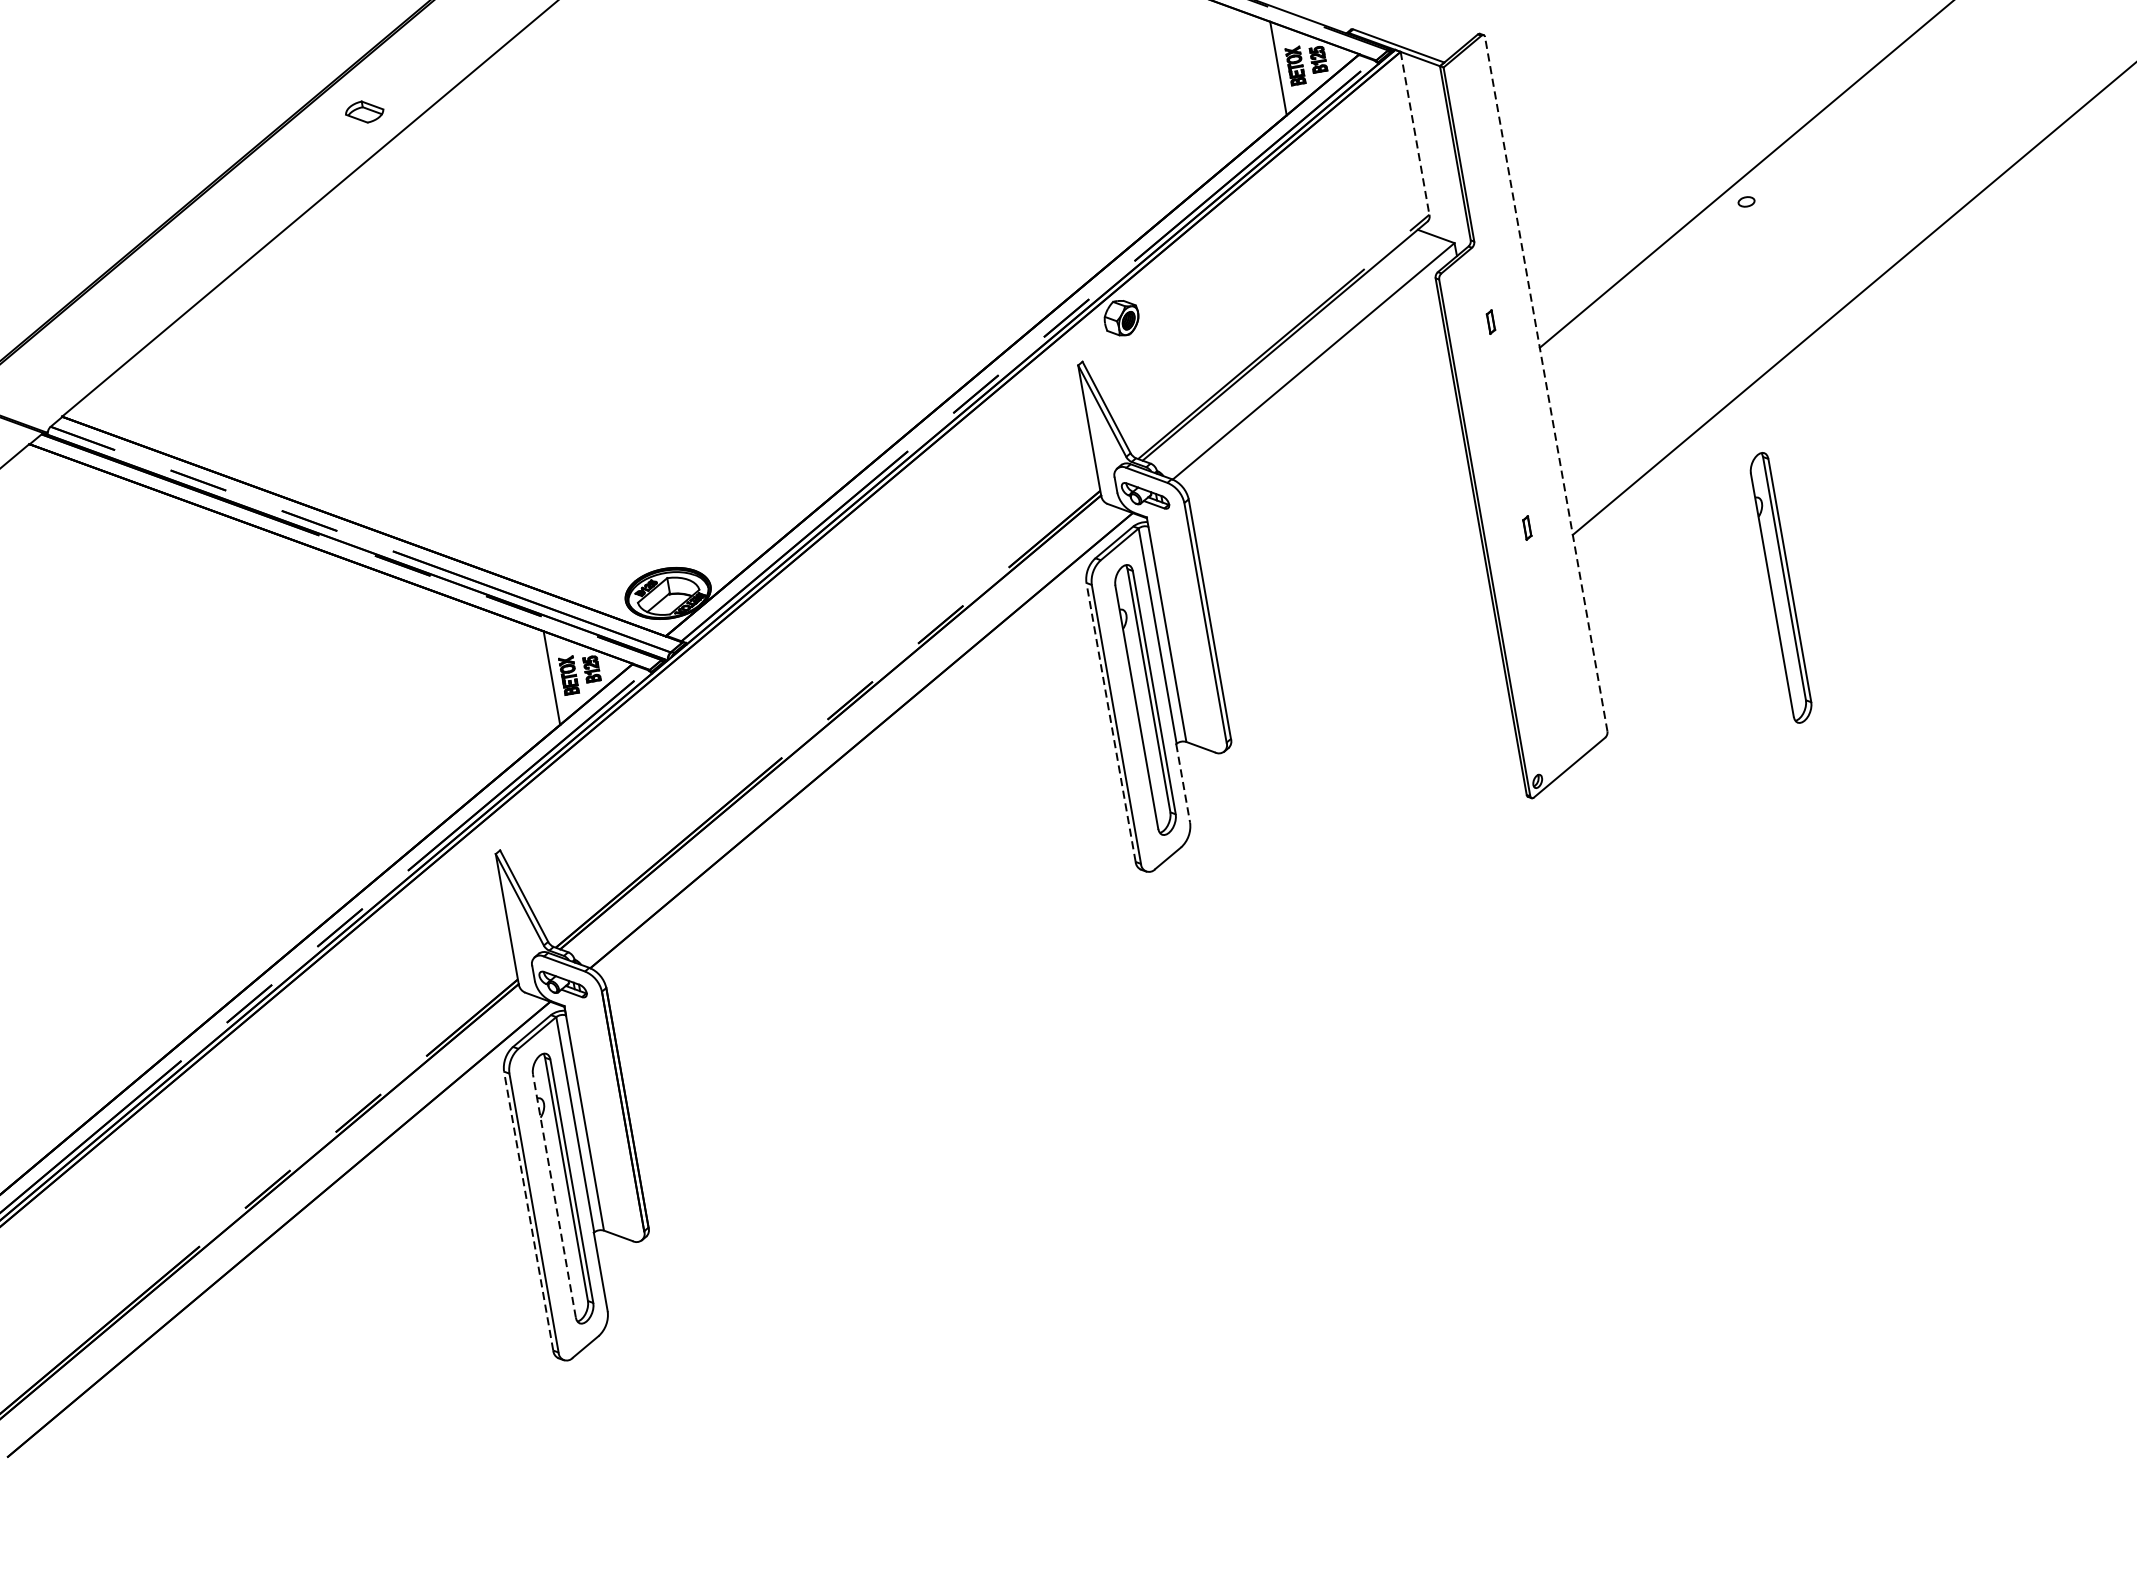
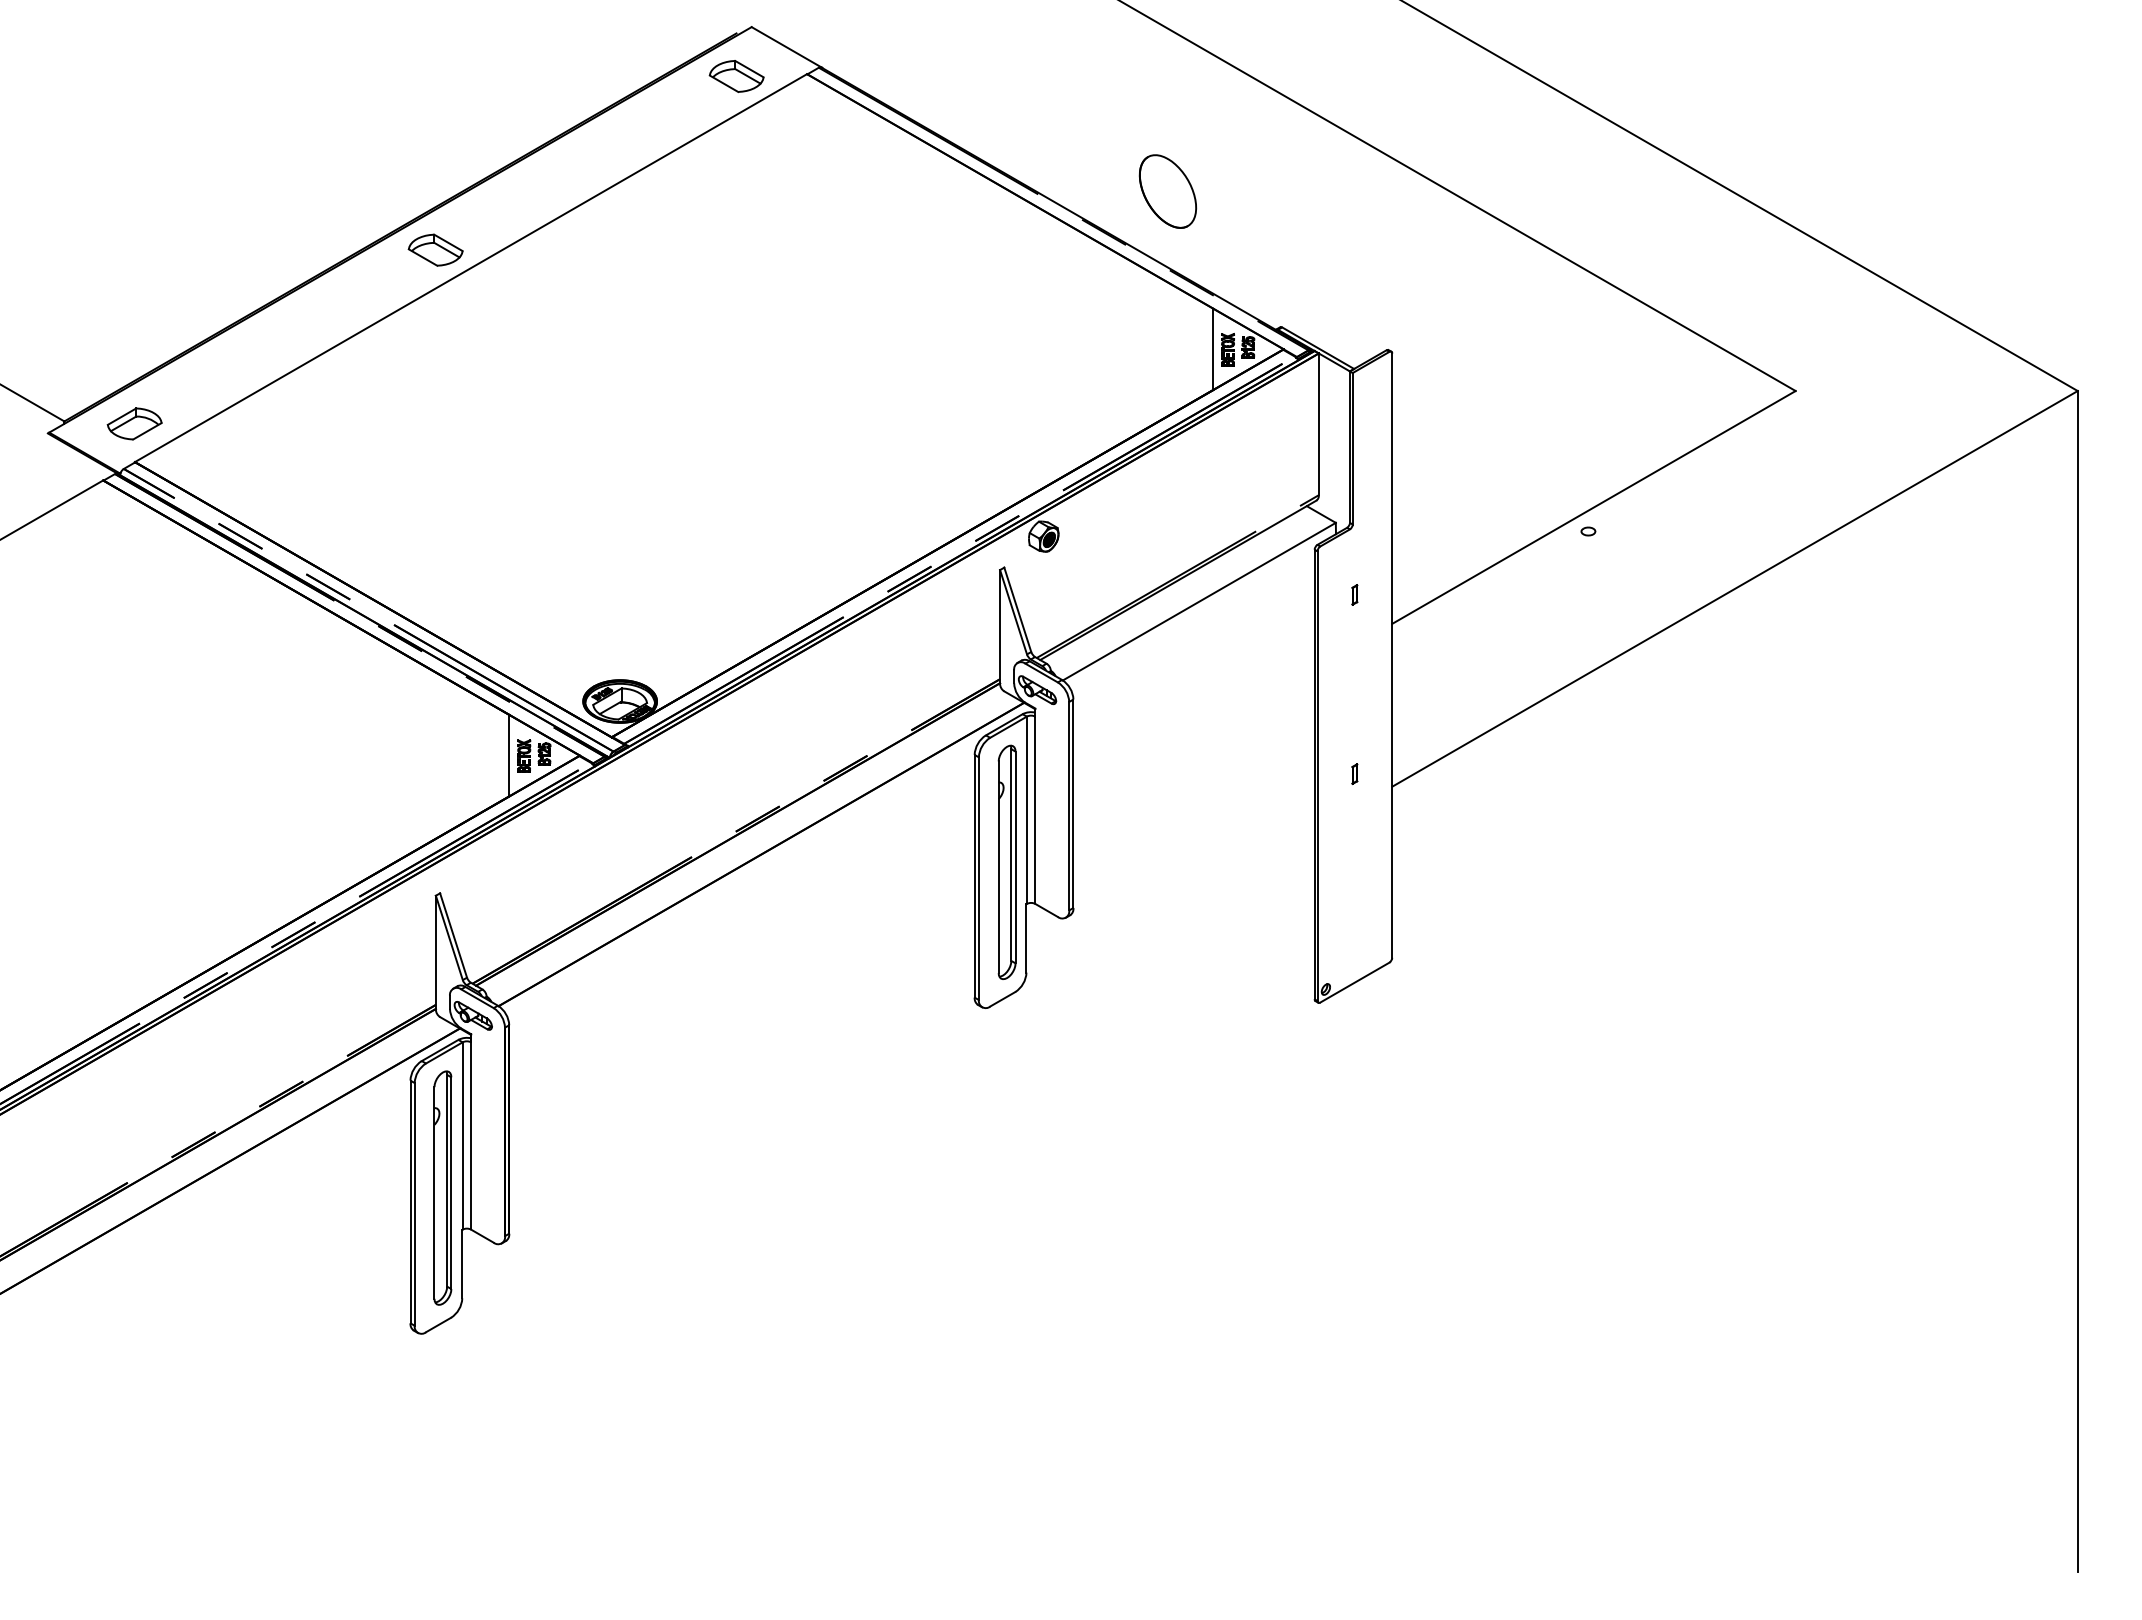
part: (364, 111) -> (435, 249), size x1.67
line: (1414, 133) -> (1318, 424), dashed -> solid
part: (53, 372) -> (134, 423), added
line: (1546, 384) -> (1392, 655), dashed -> solid
part: (1780, 586) -> (1559, 861), removed
line: (1110, 721) -> (974, 875), dashed -> solid
line: (1183, 783) -> (1026, 938), dashed -> solid
line: (554, 1196) -> (434, 1193), dashed -> solid
line: (528, 1210) -> (410, 1201), dashed -> solid

